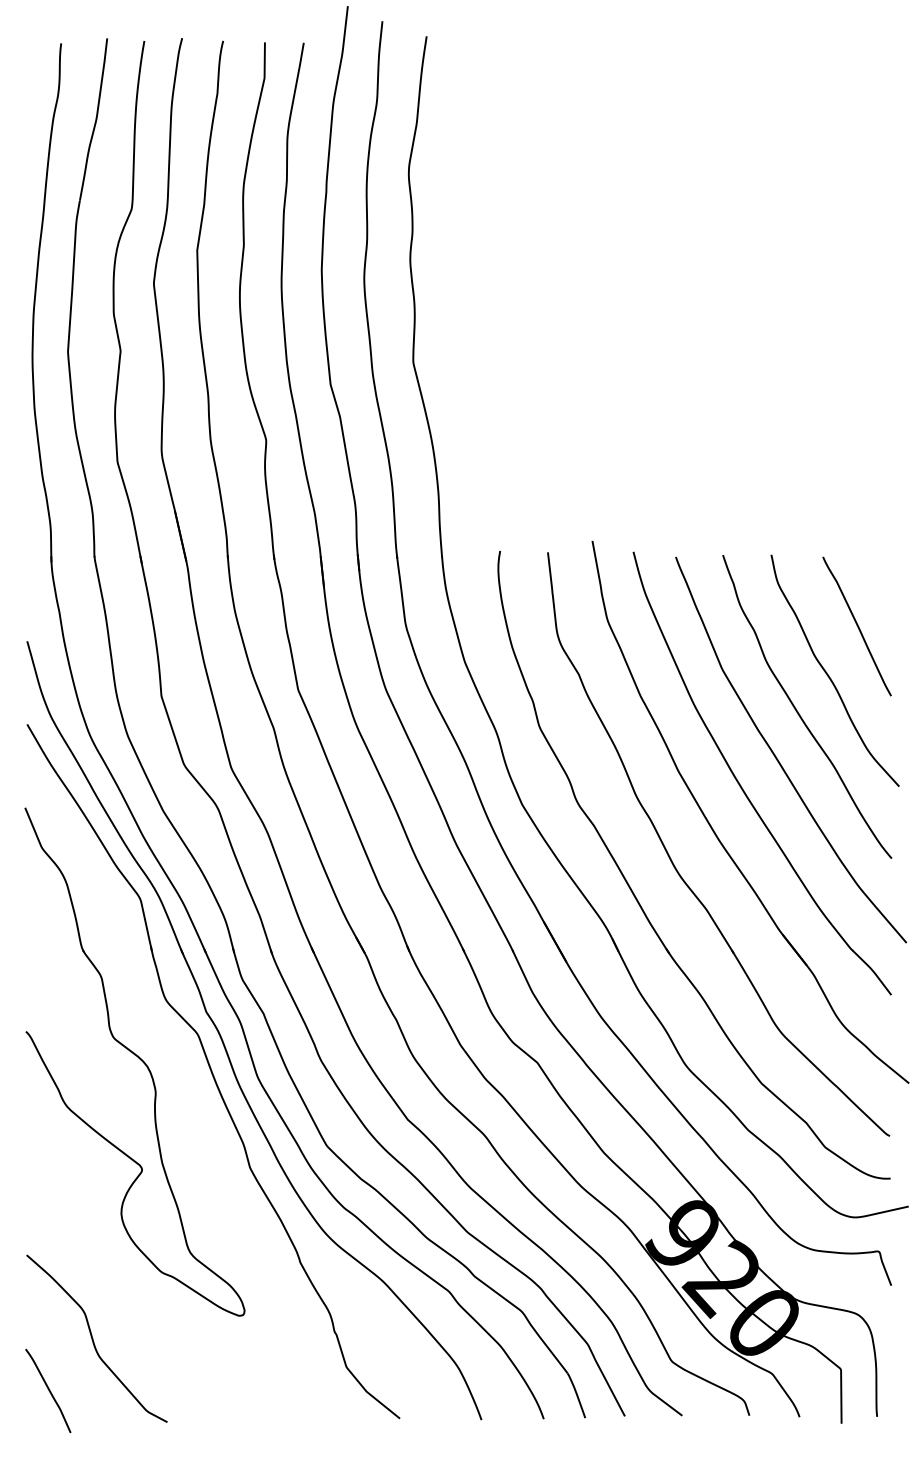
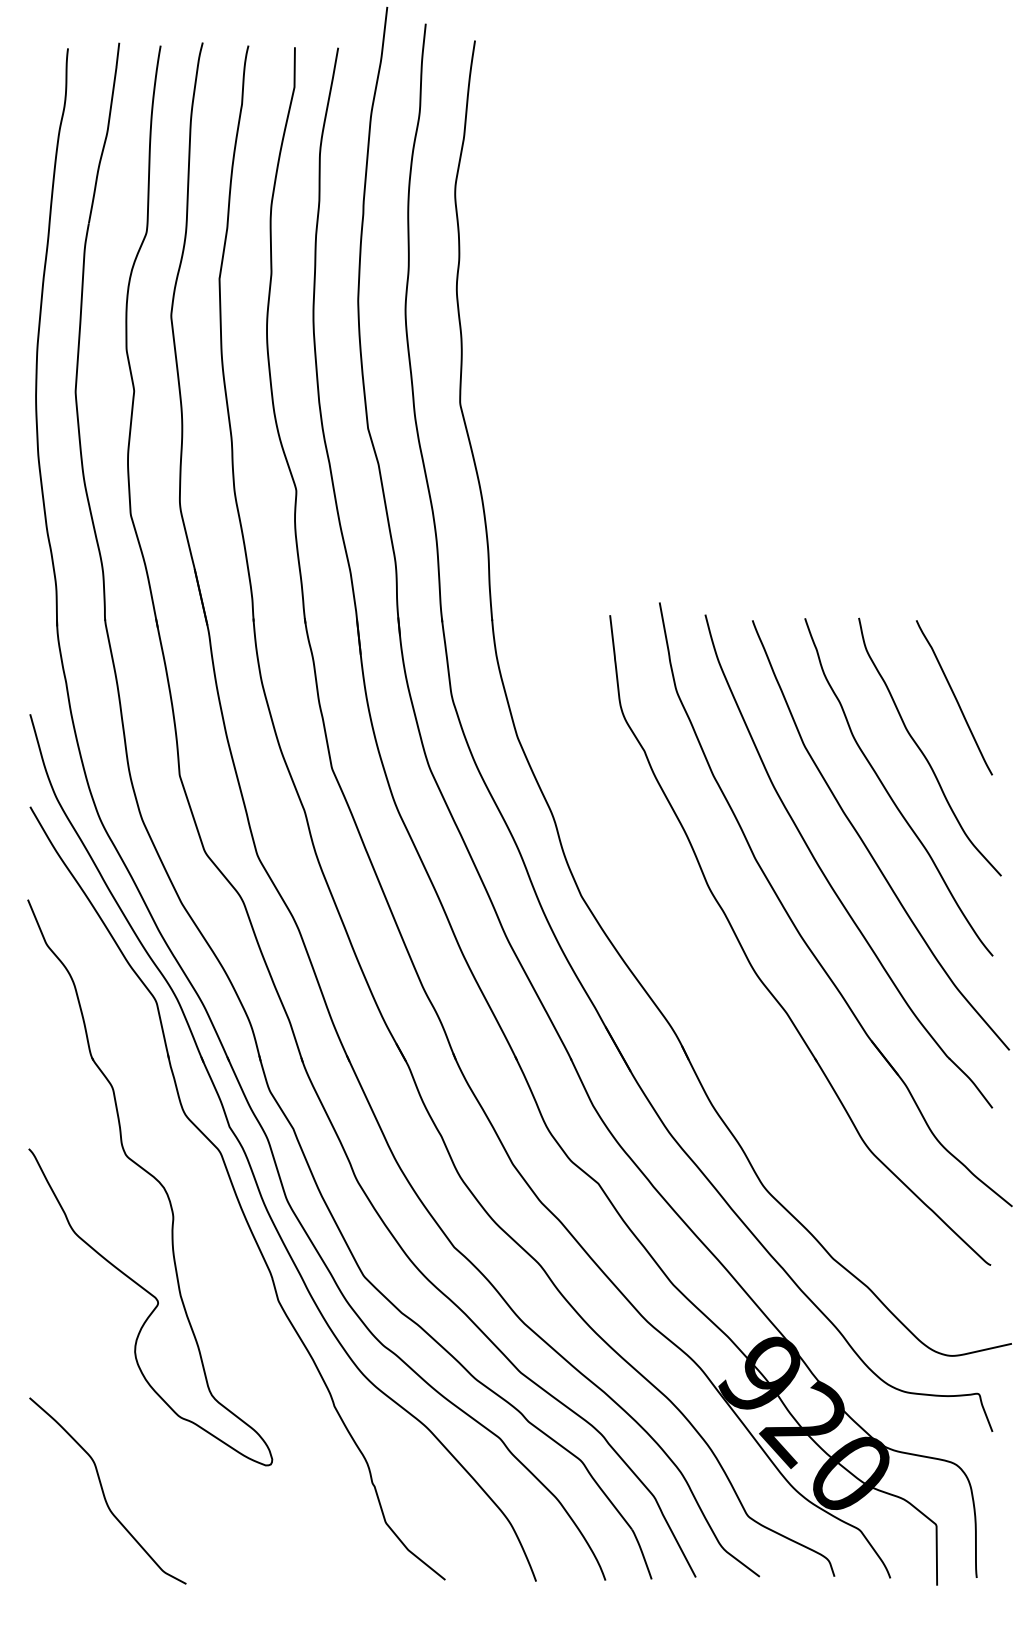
part: (637, 898) -> (709, 1000), removed
curve: (48, 1390) -> (53, 1548), removed

